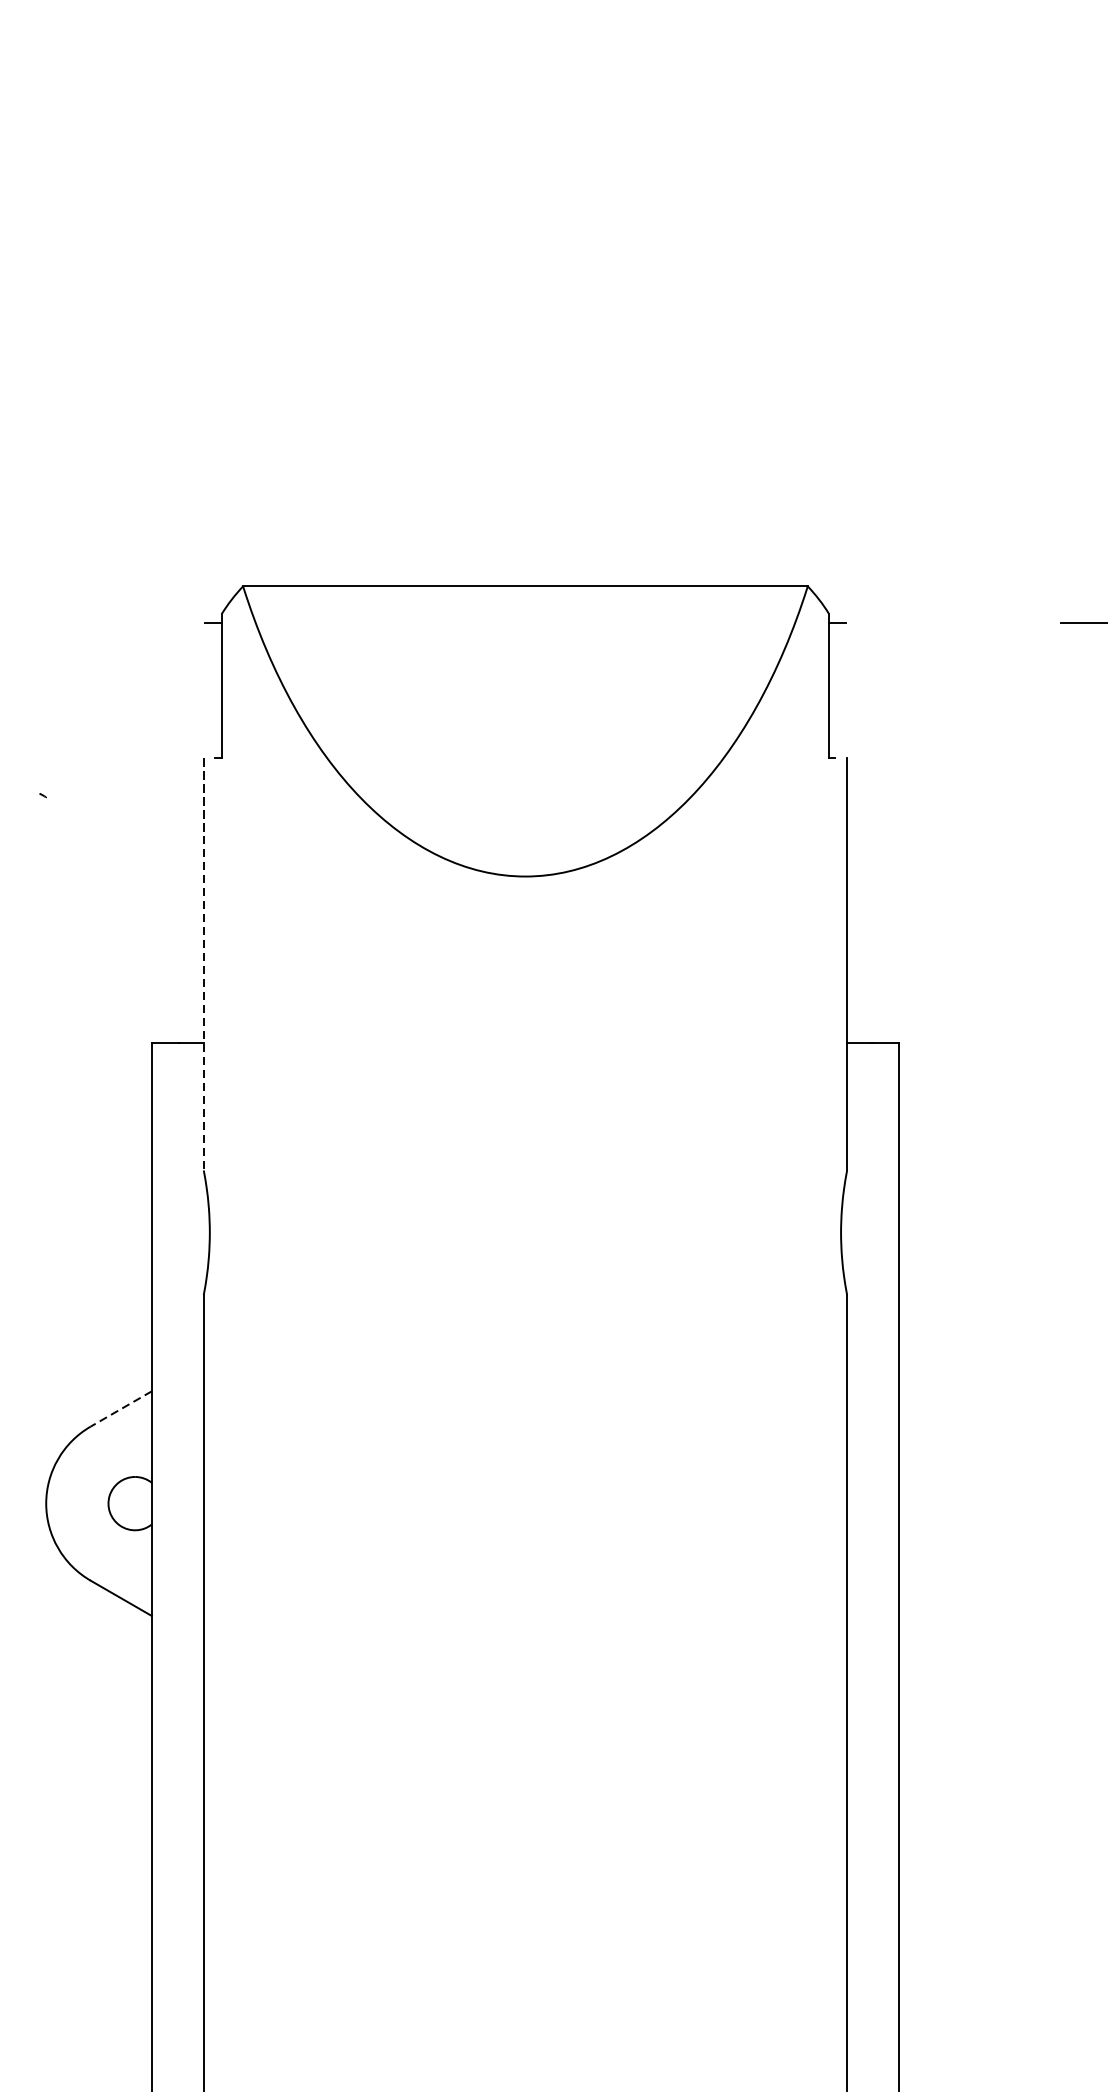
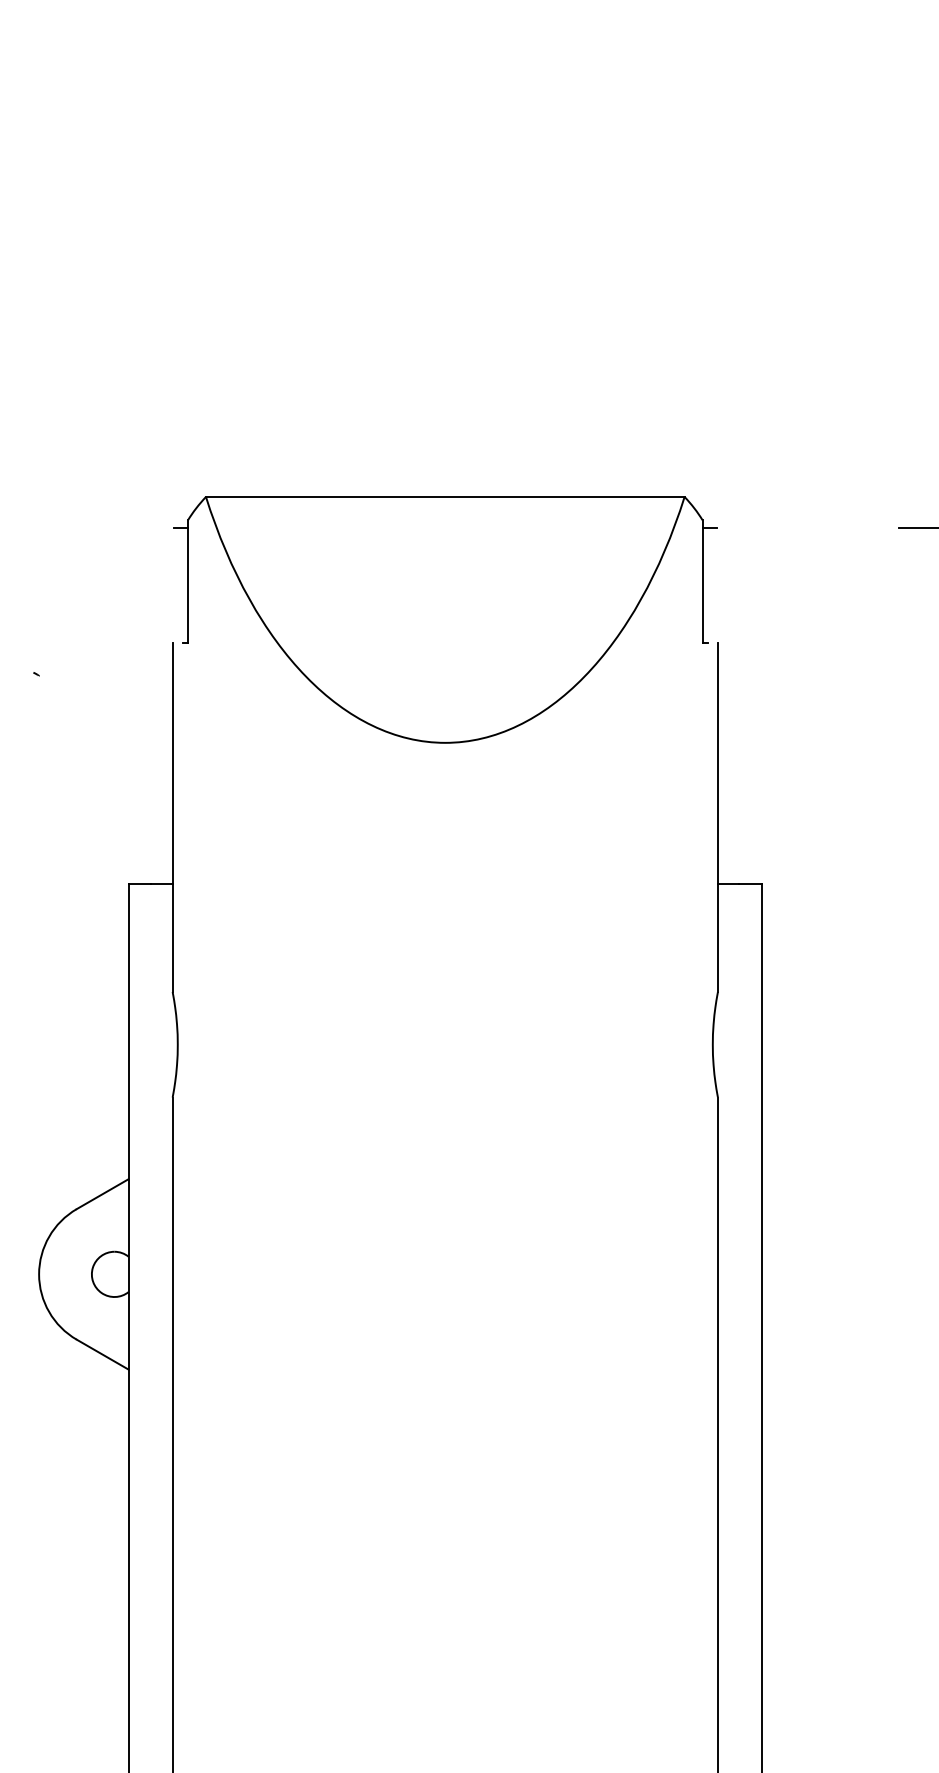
line: (203, 964) -> (172, 817), dashed -> solid
line: (121, 1409) -> (102, 1194), dashed -> solid

